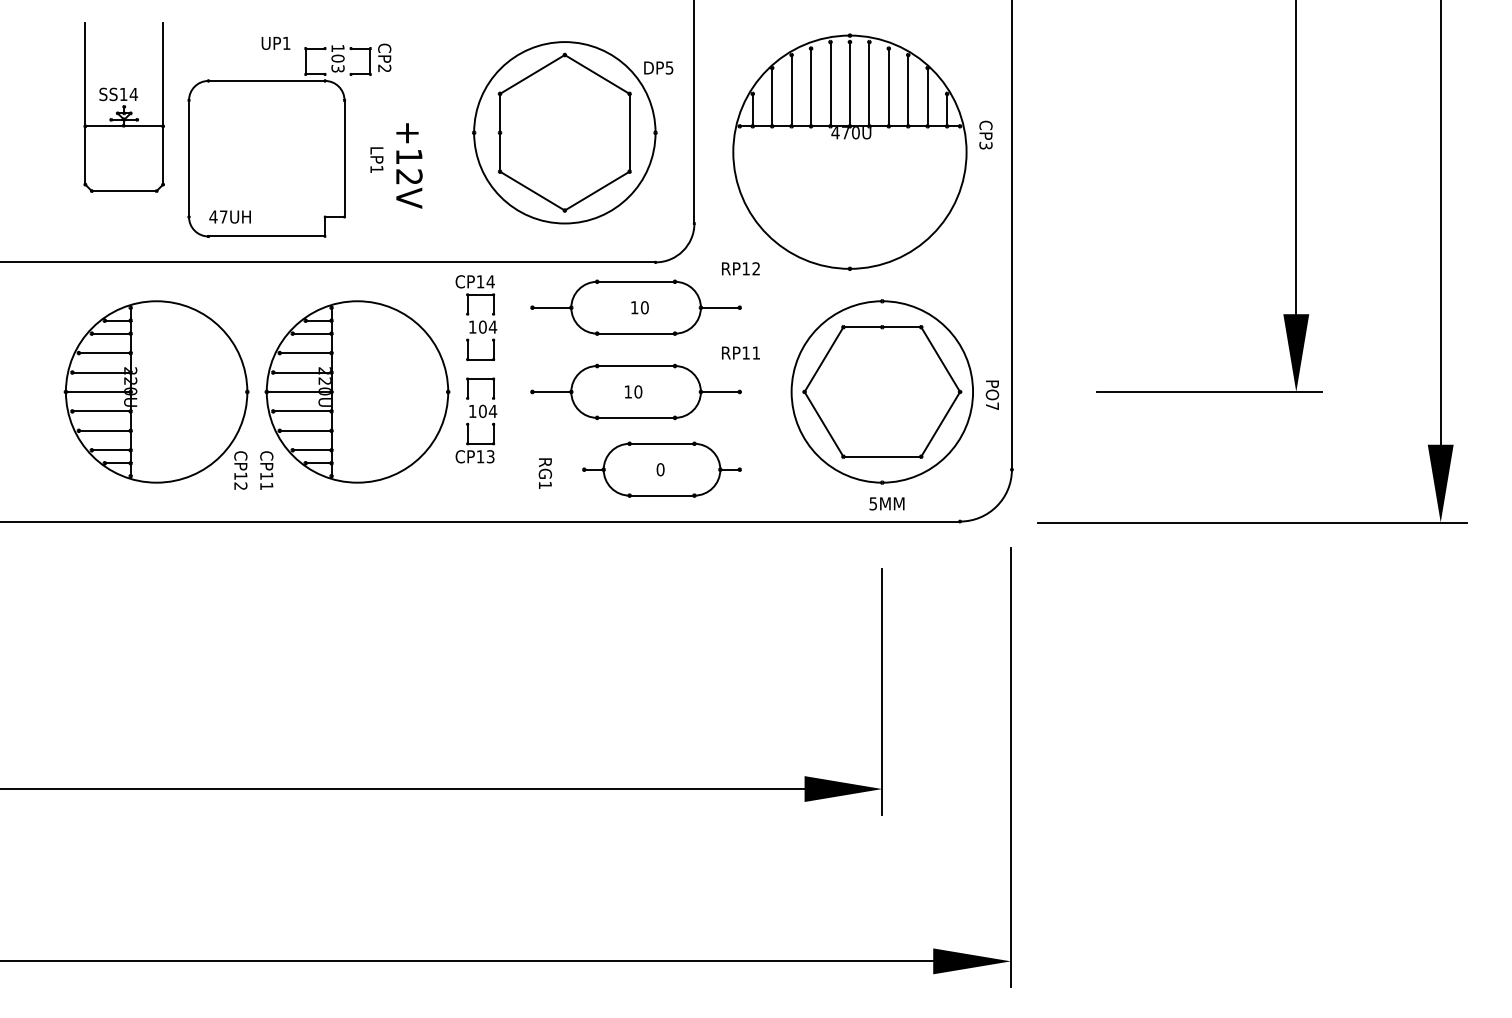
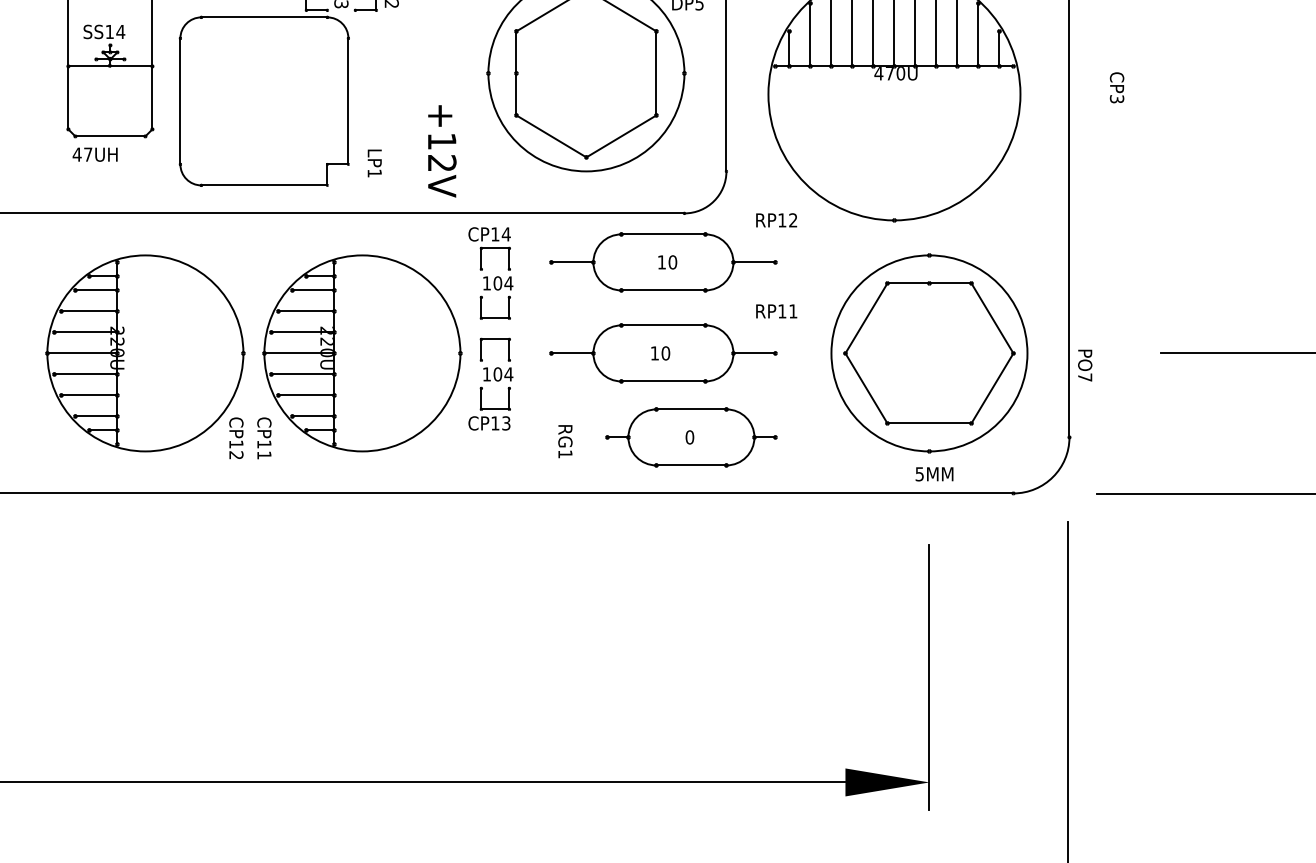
text: (985, 134) -> (1116, 87), moved
text: (376, 159) -> (374, 162), moved
text: (409, 165) -> (442, 150), moved
text: (229, 216) -> (94, 154), moved
text: (992, 394) -> (1085, 364), moved

